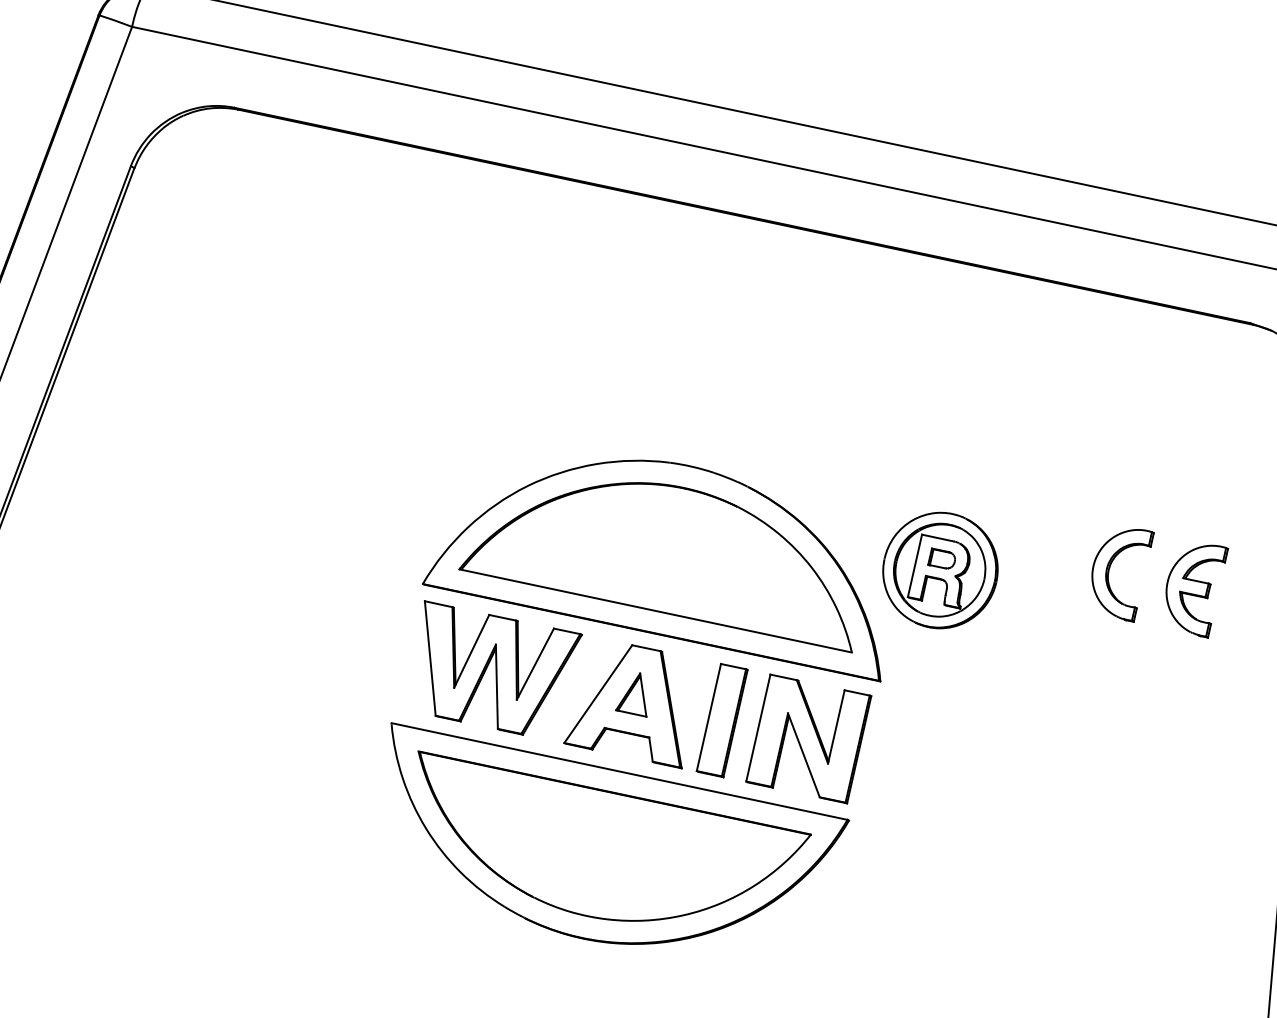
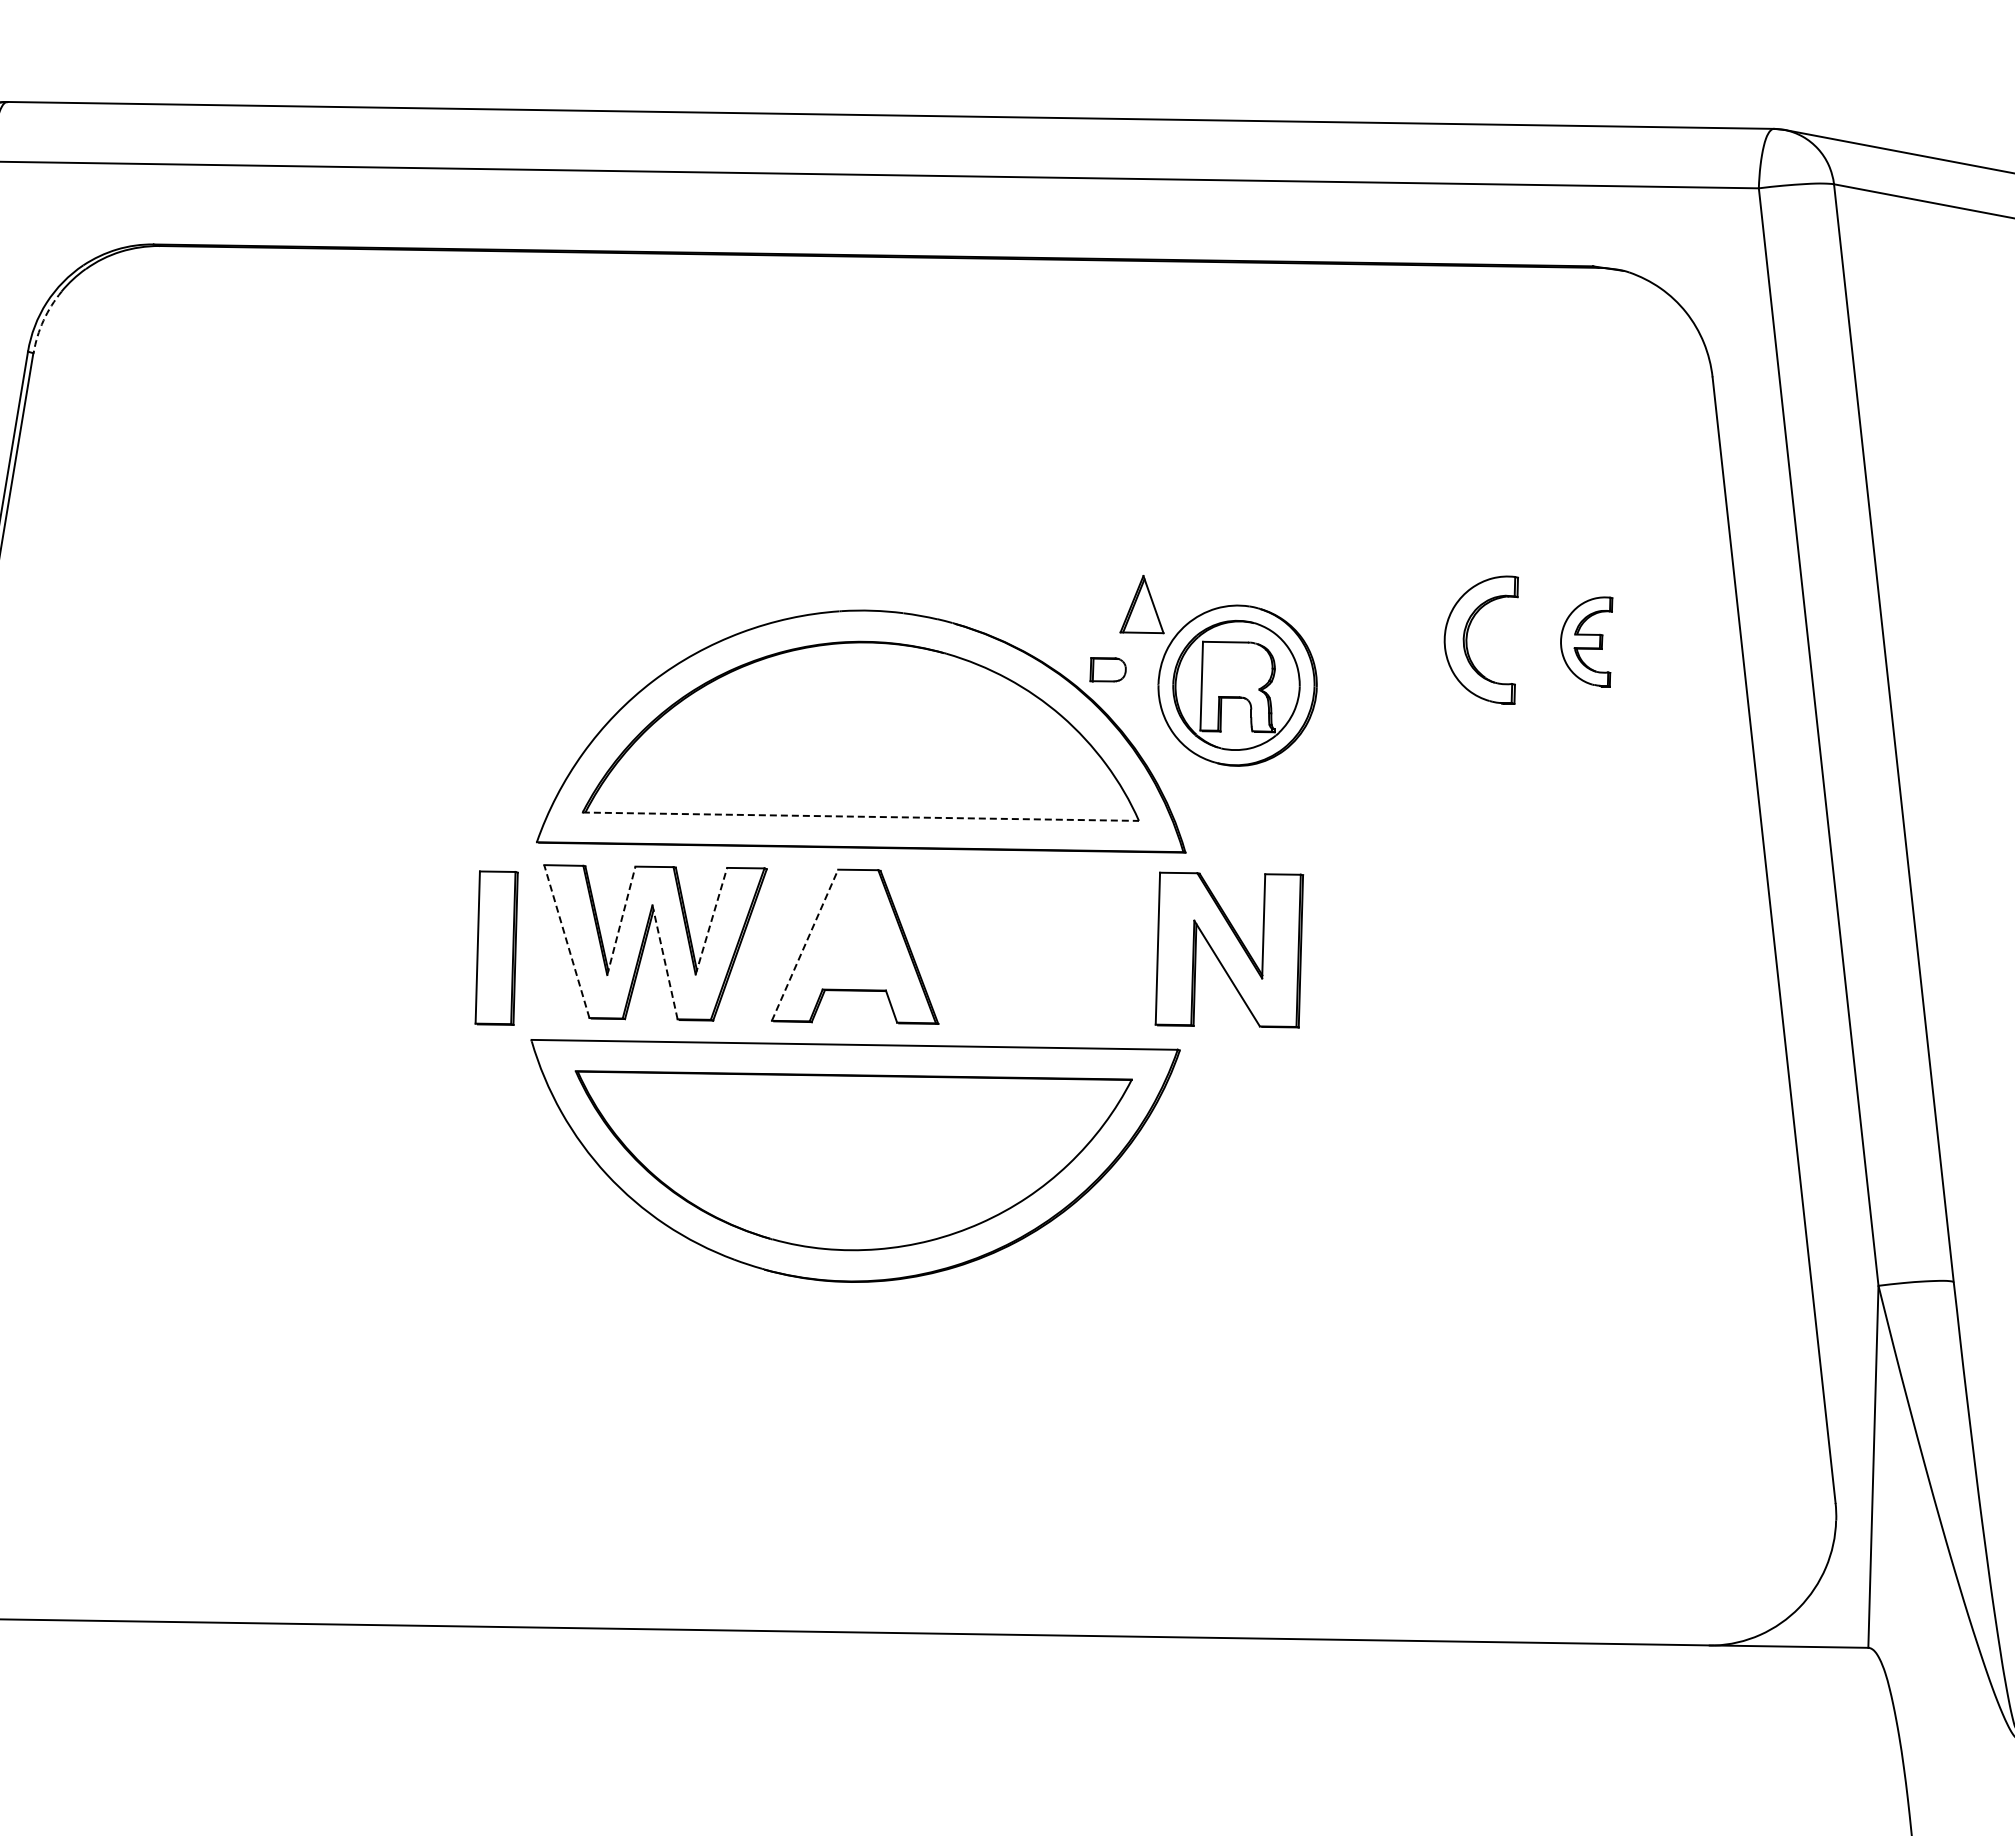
arc: (146, 146) -> (43, 320), solid -> dashed
part: (941, 558) -> (1107, 669), moved
part: (1193, 587) -> (1586, 641), size x0.7
line: (656, 610) -> (861, 816), solid -> dashed
line: (471, 651) -> (621, 920), solid -> dashed
line: (430, 658) -> (566, 941), solid -> dashed
line: (535, 664) -> (711, 921), solid -> dashed
line: (496, 686) -> (664, 961), solid -> dashed
part: (634, 693) -> (1141, 604), moved
line: (598, 694) -> (805, 945), solid -> dashed
part: (722, 720) -> (496, 947), moved
part: (808, 738) -> (1229, 949), moved

